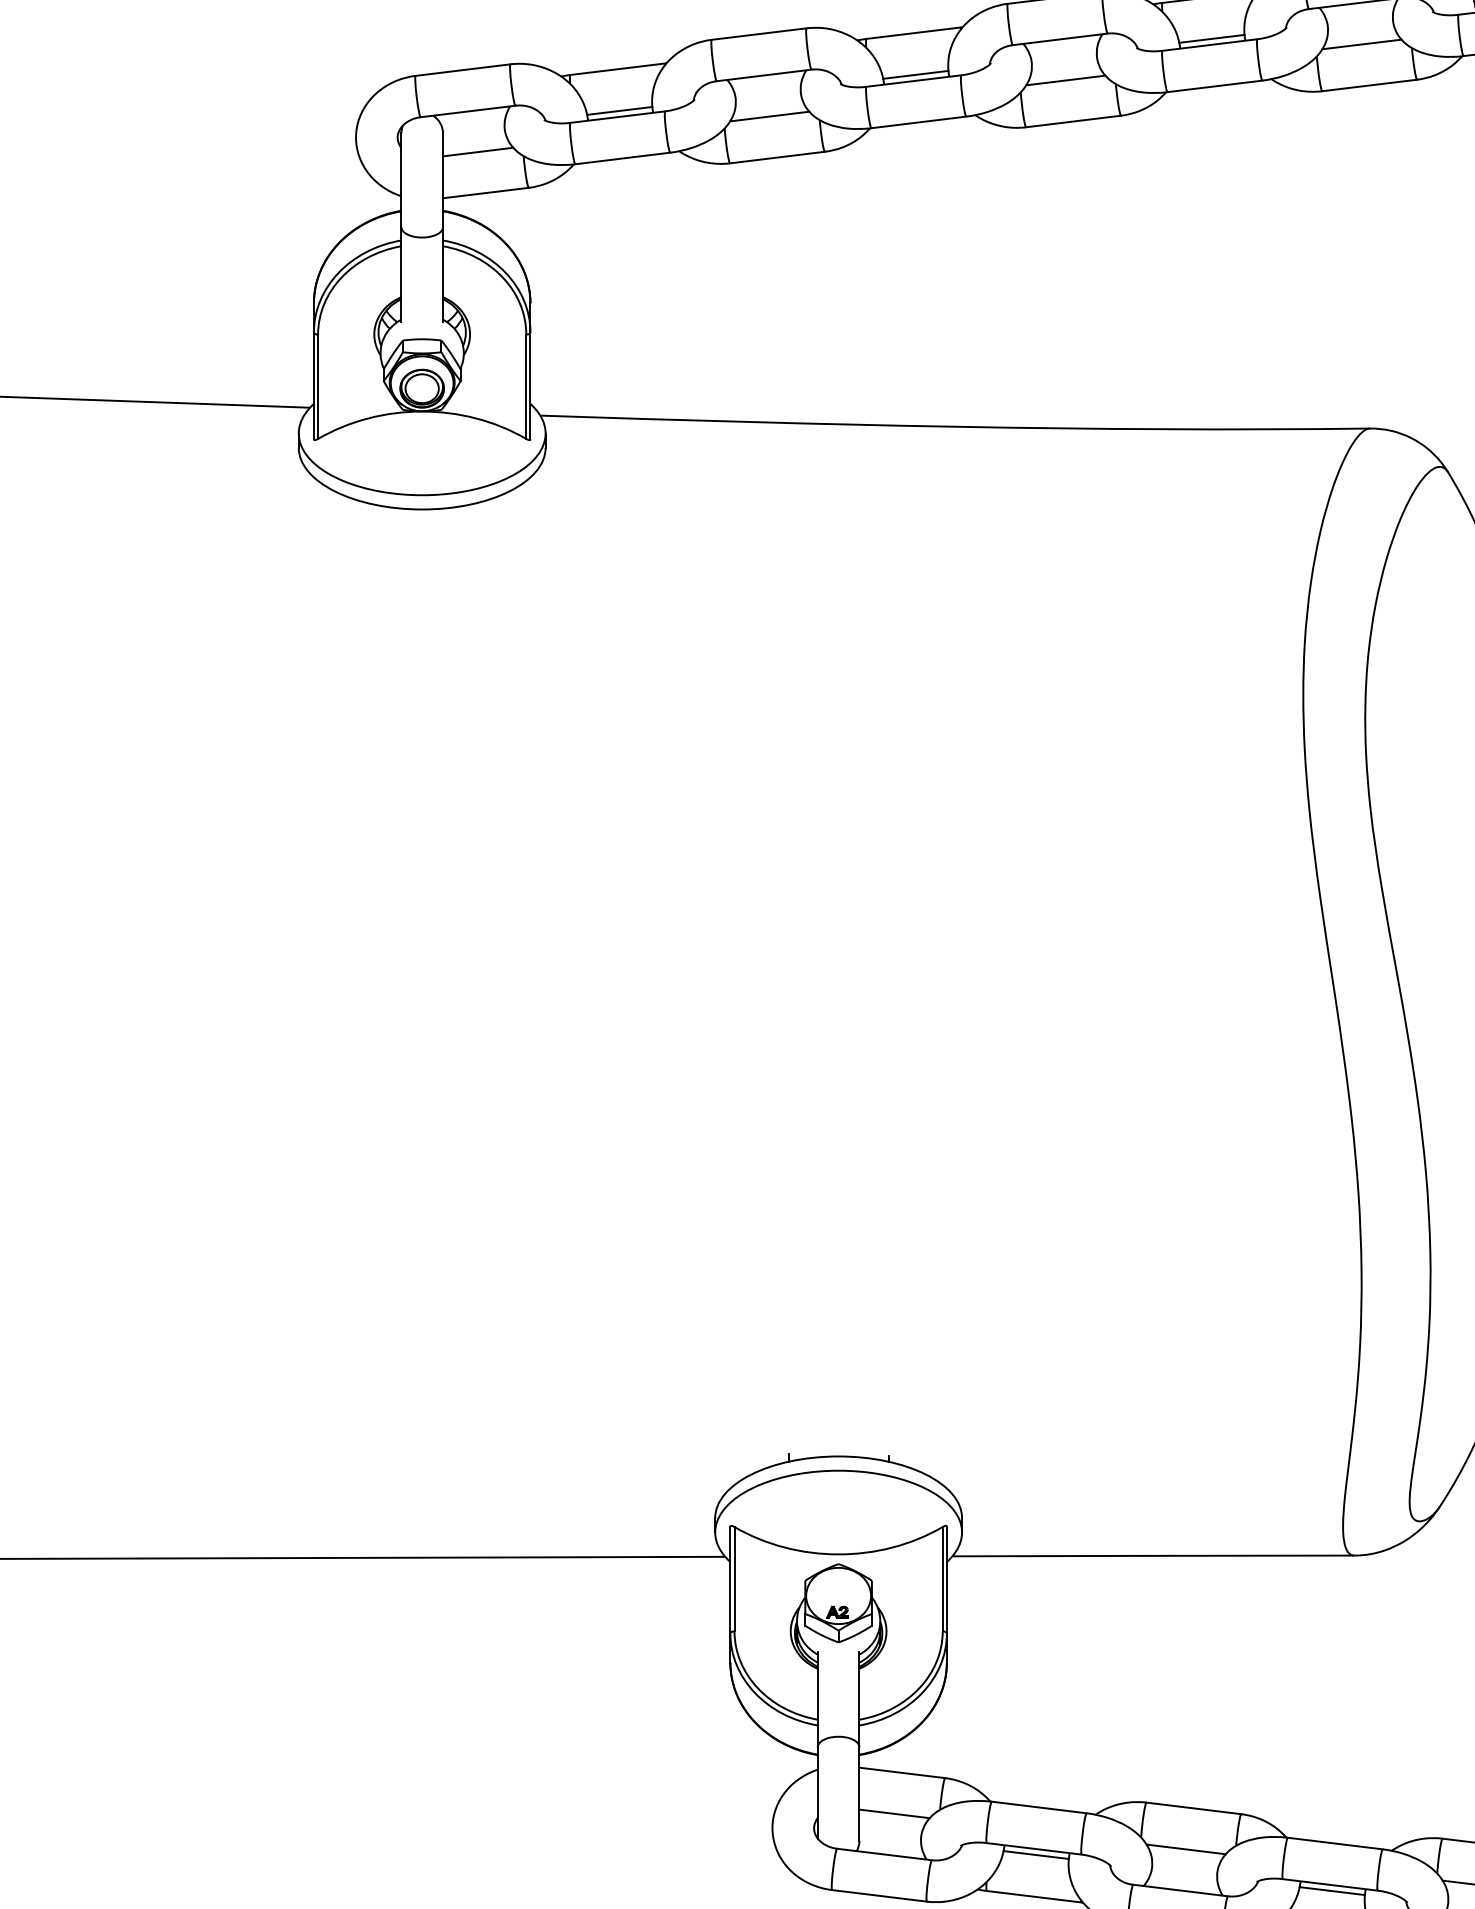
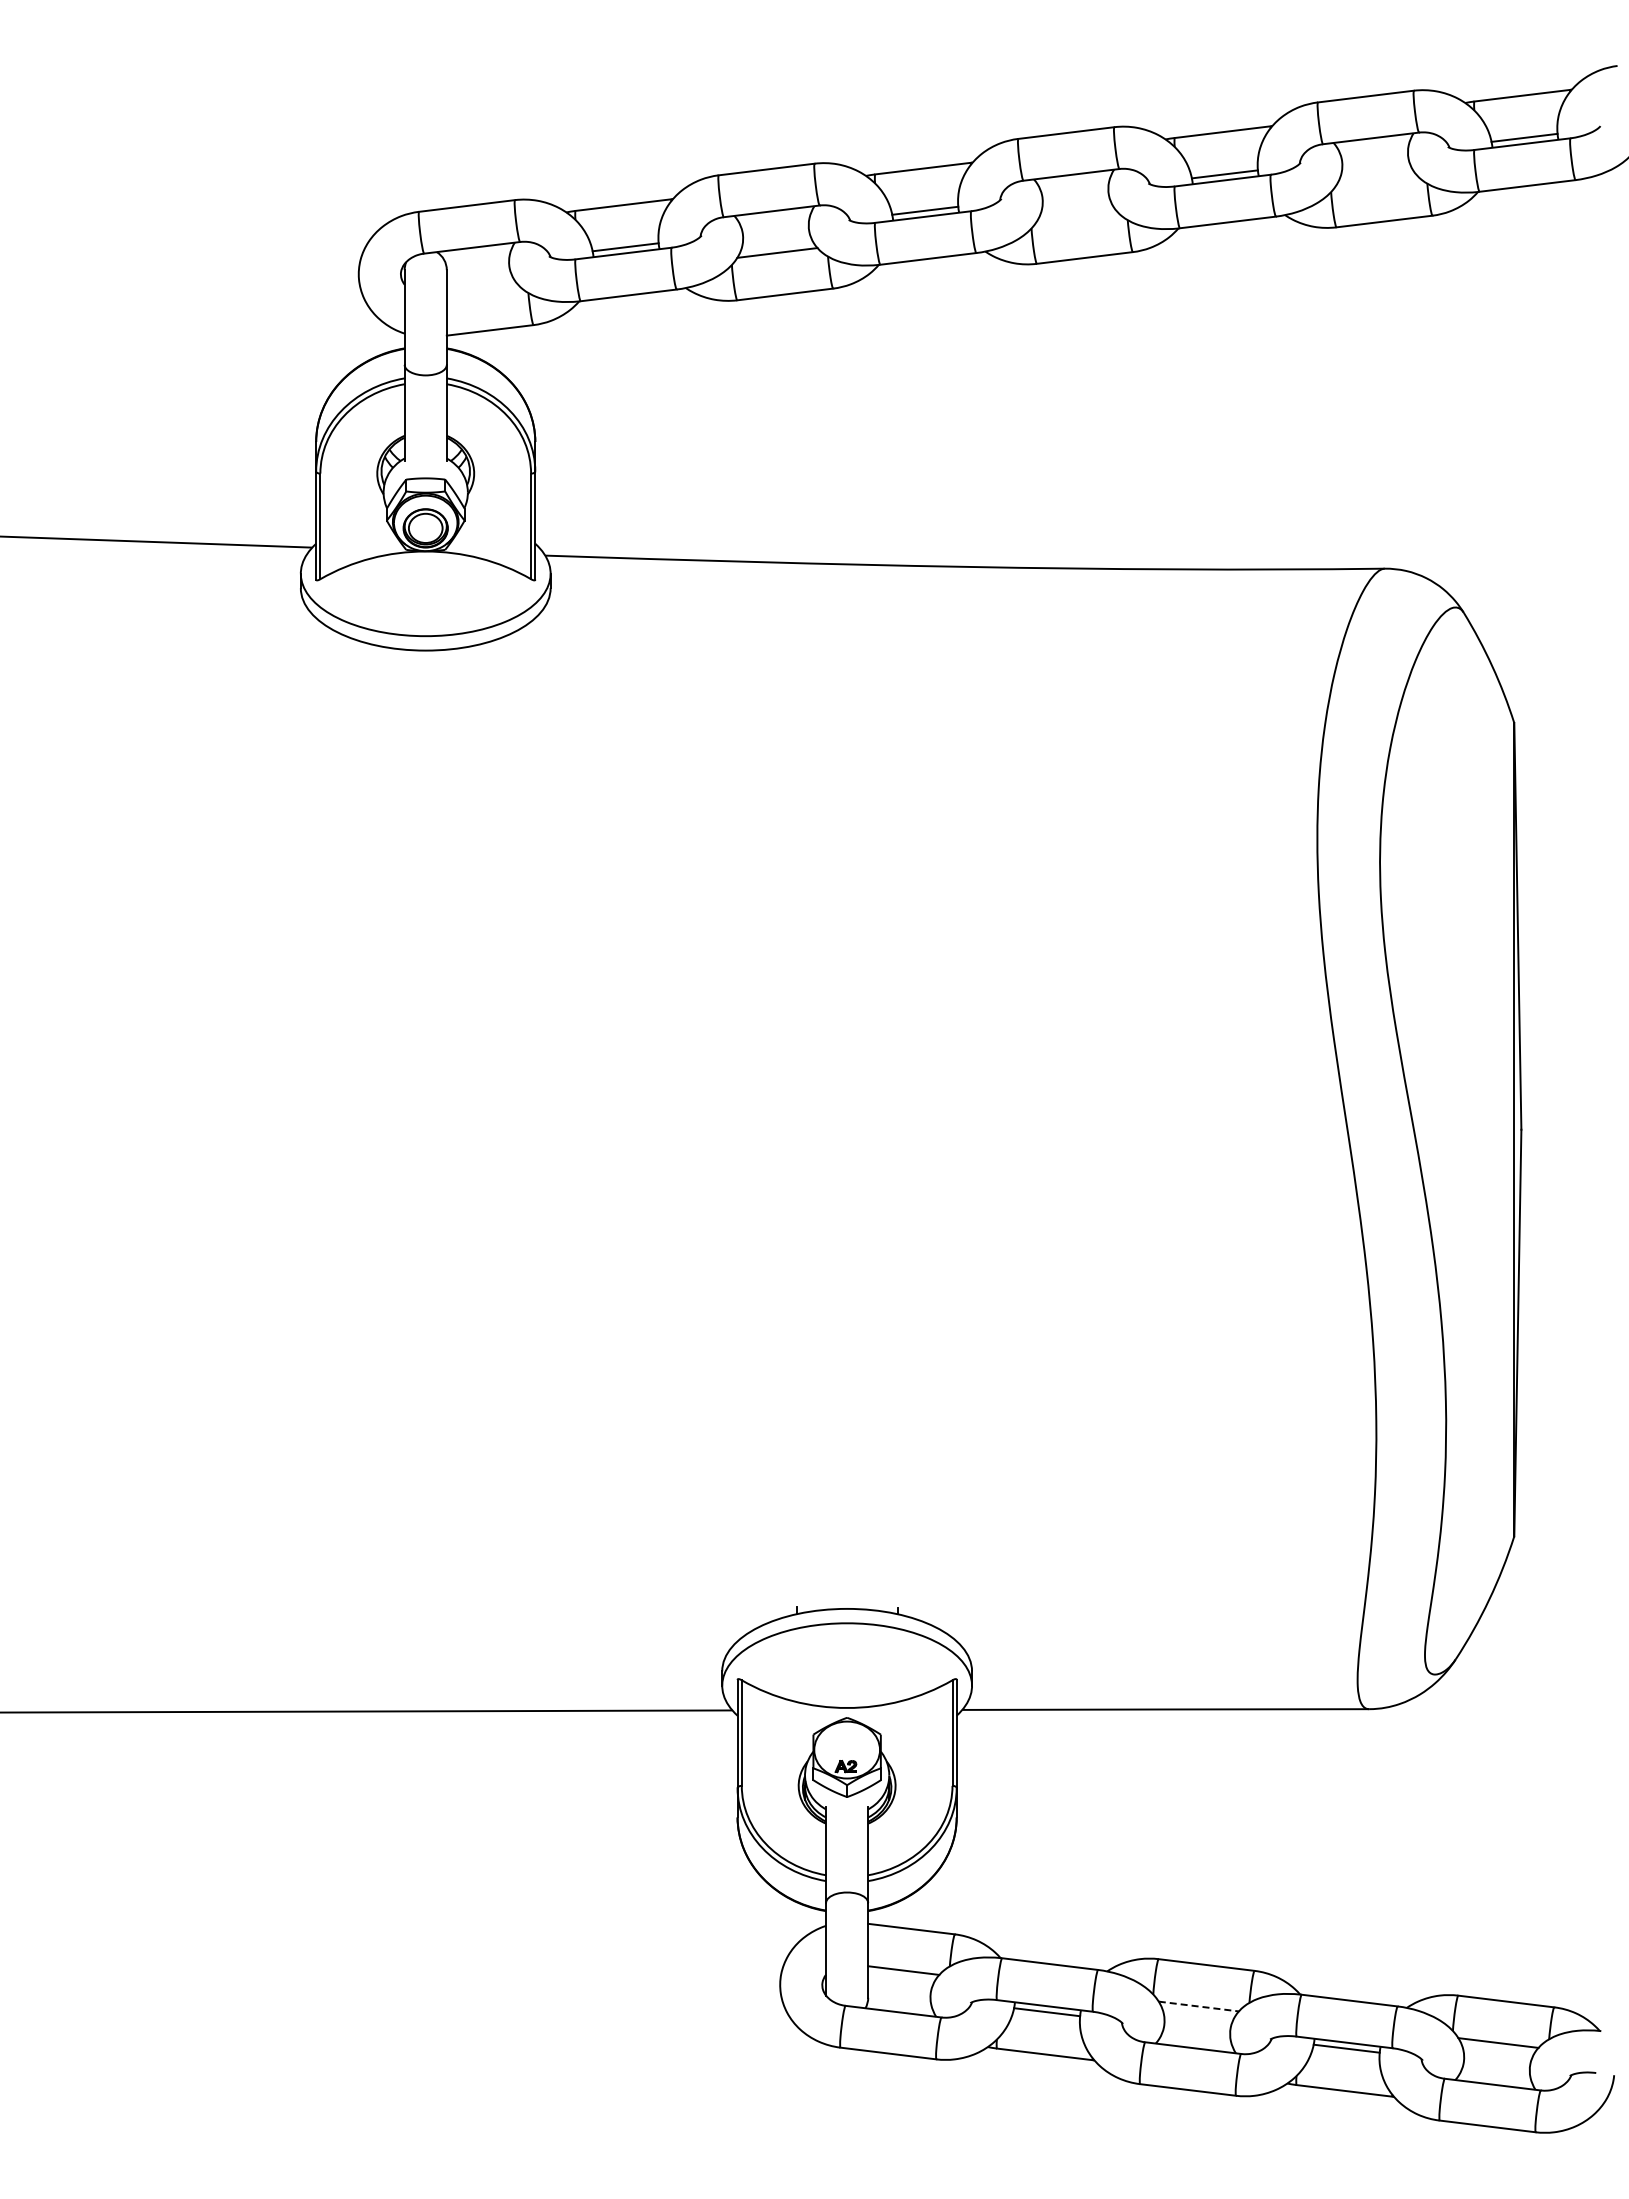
line: (1361, 43) -> (1376, 179), removed
line: (1066, 80) -> (1077, 216), removed
line: (477, 151) -> (481, 288), removed
line: (1186, 1849) -> (1199, 2006), solid -> dashed

